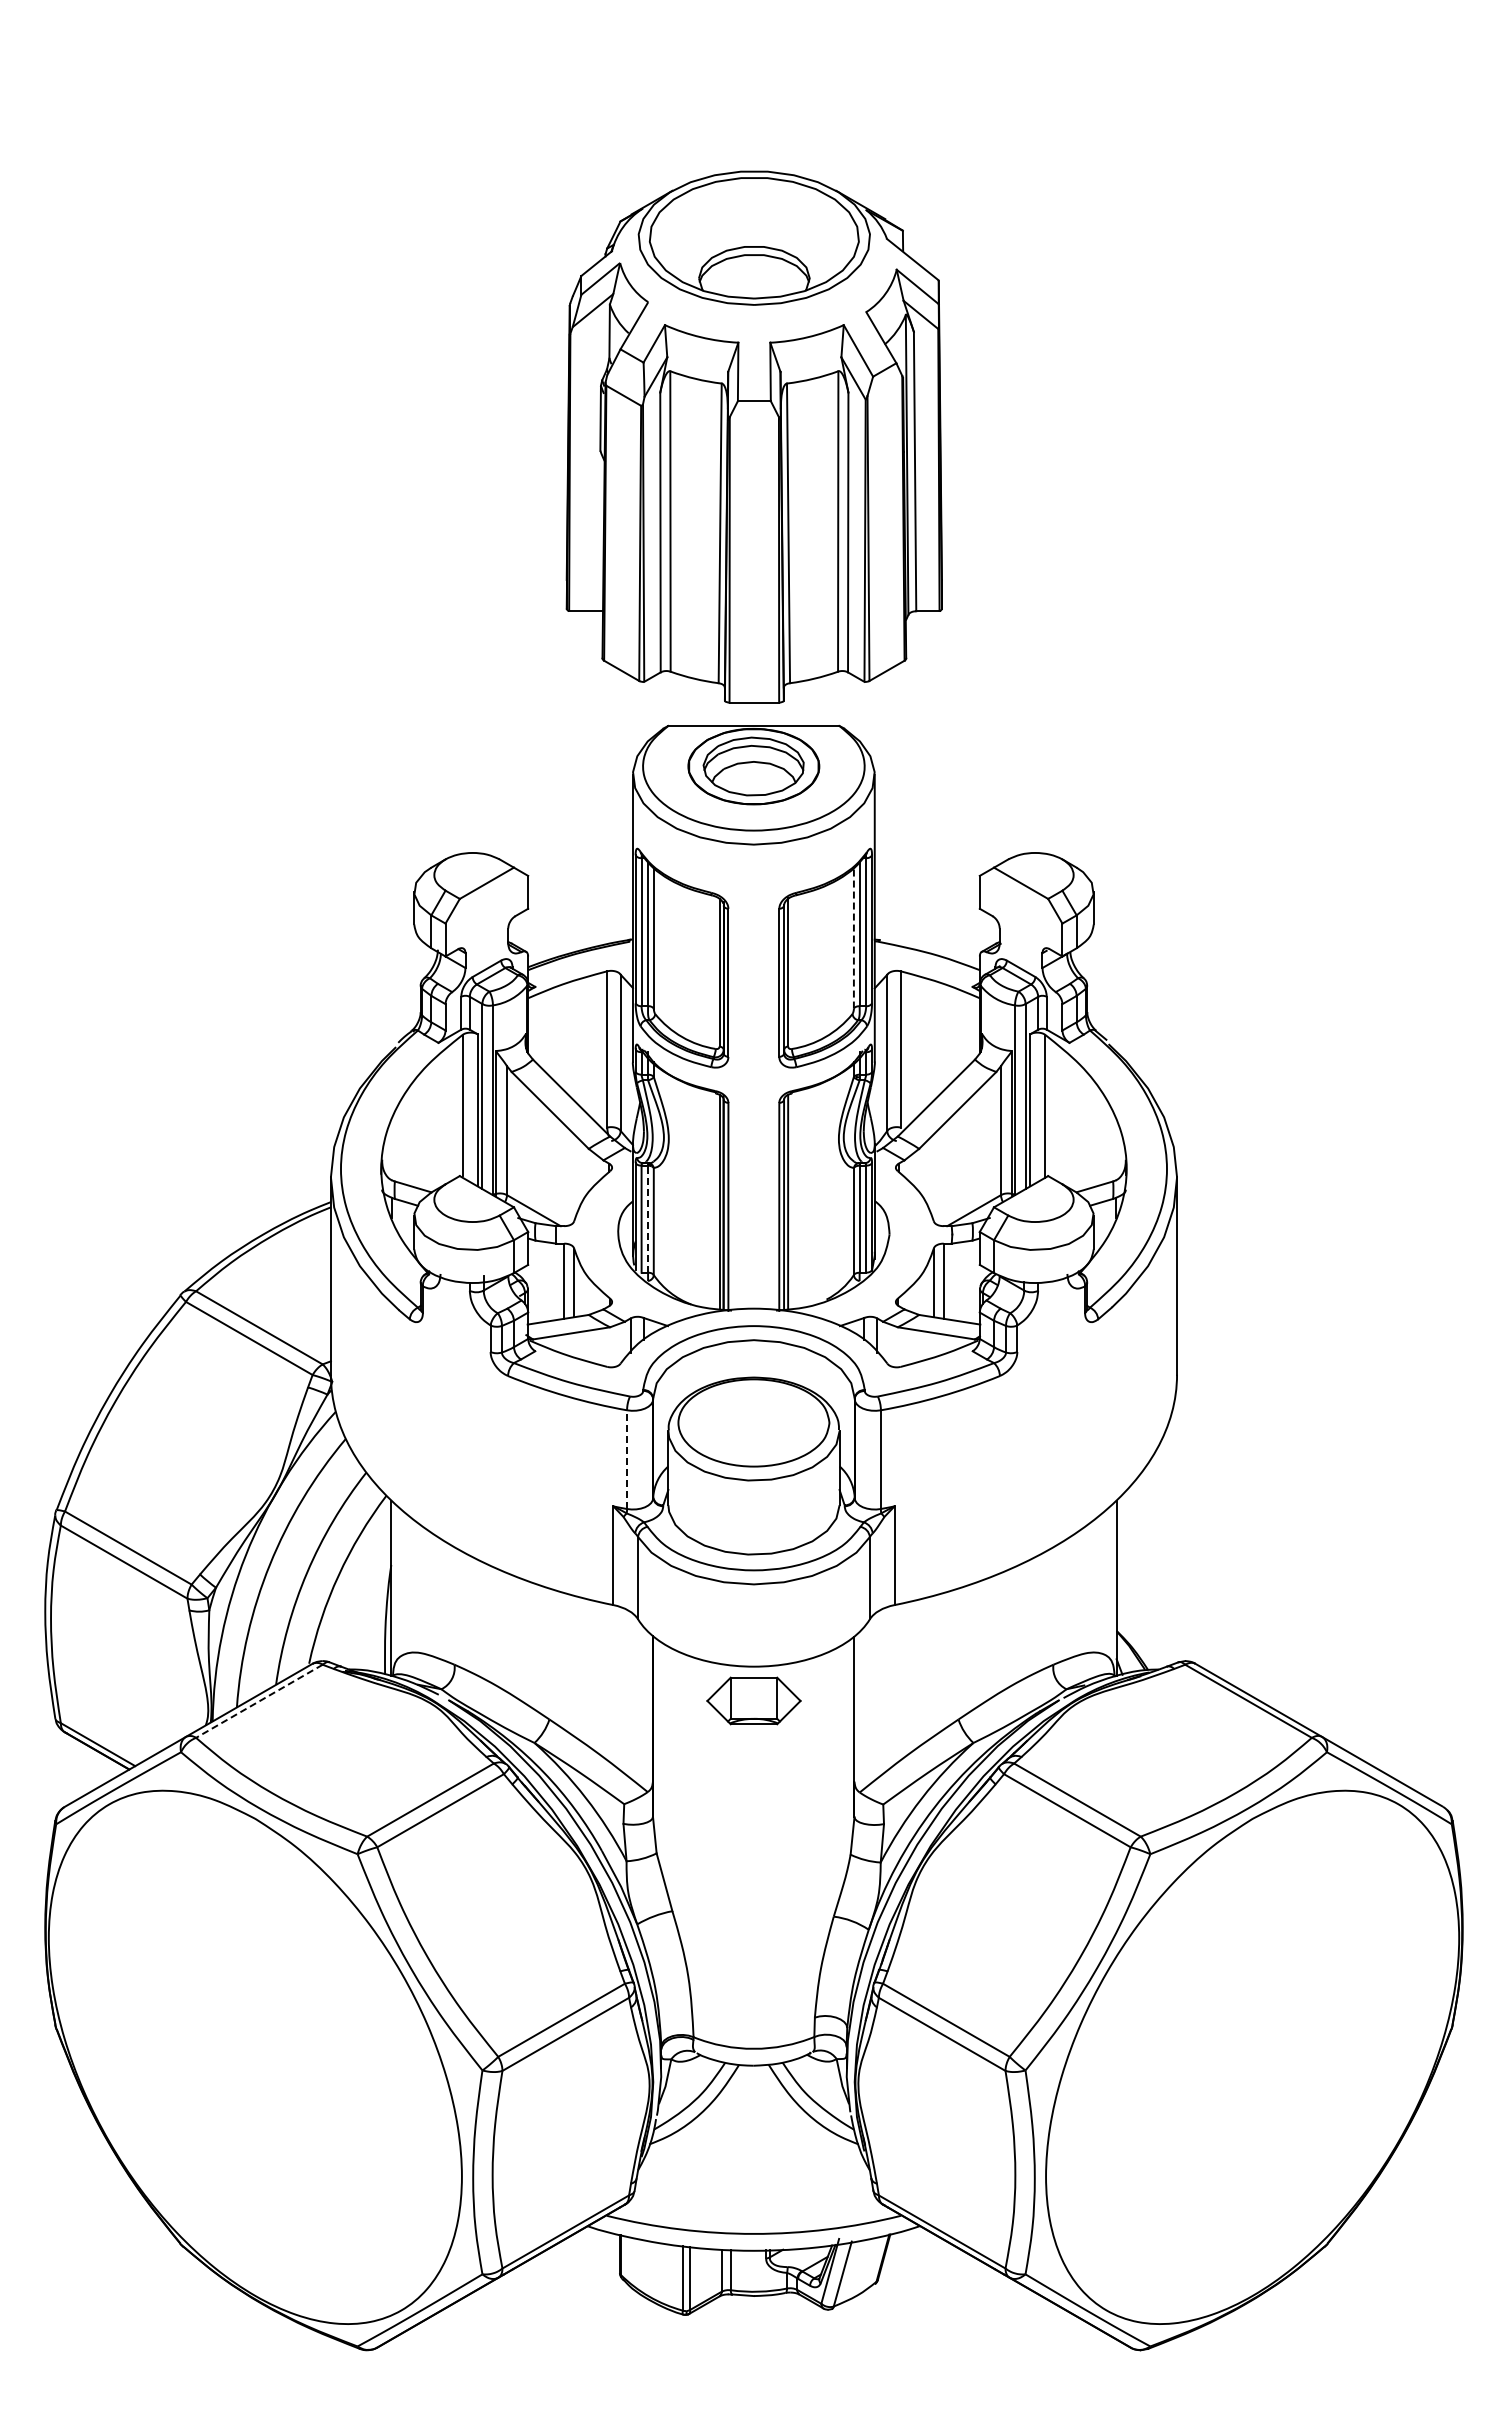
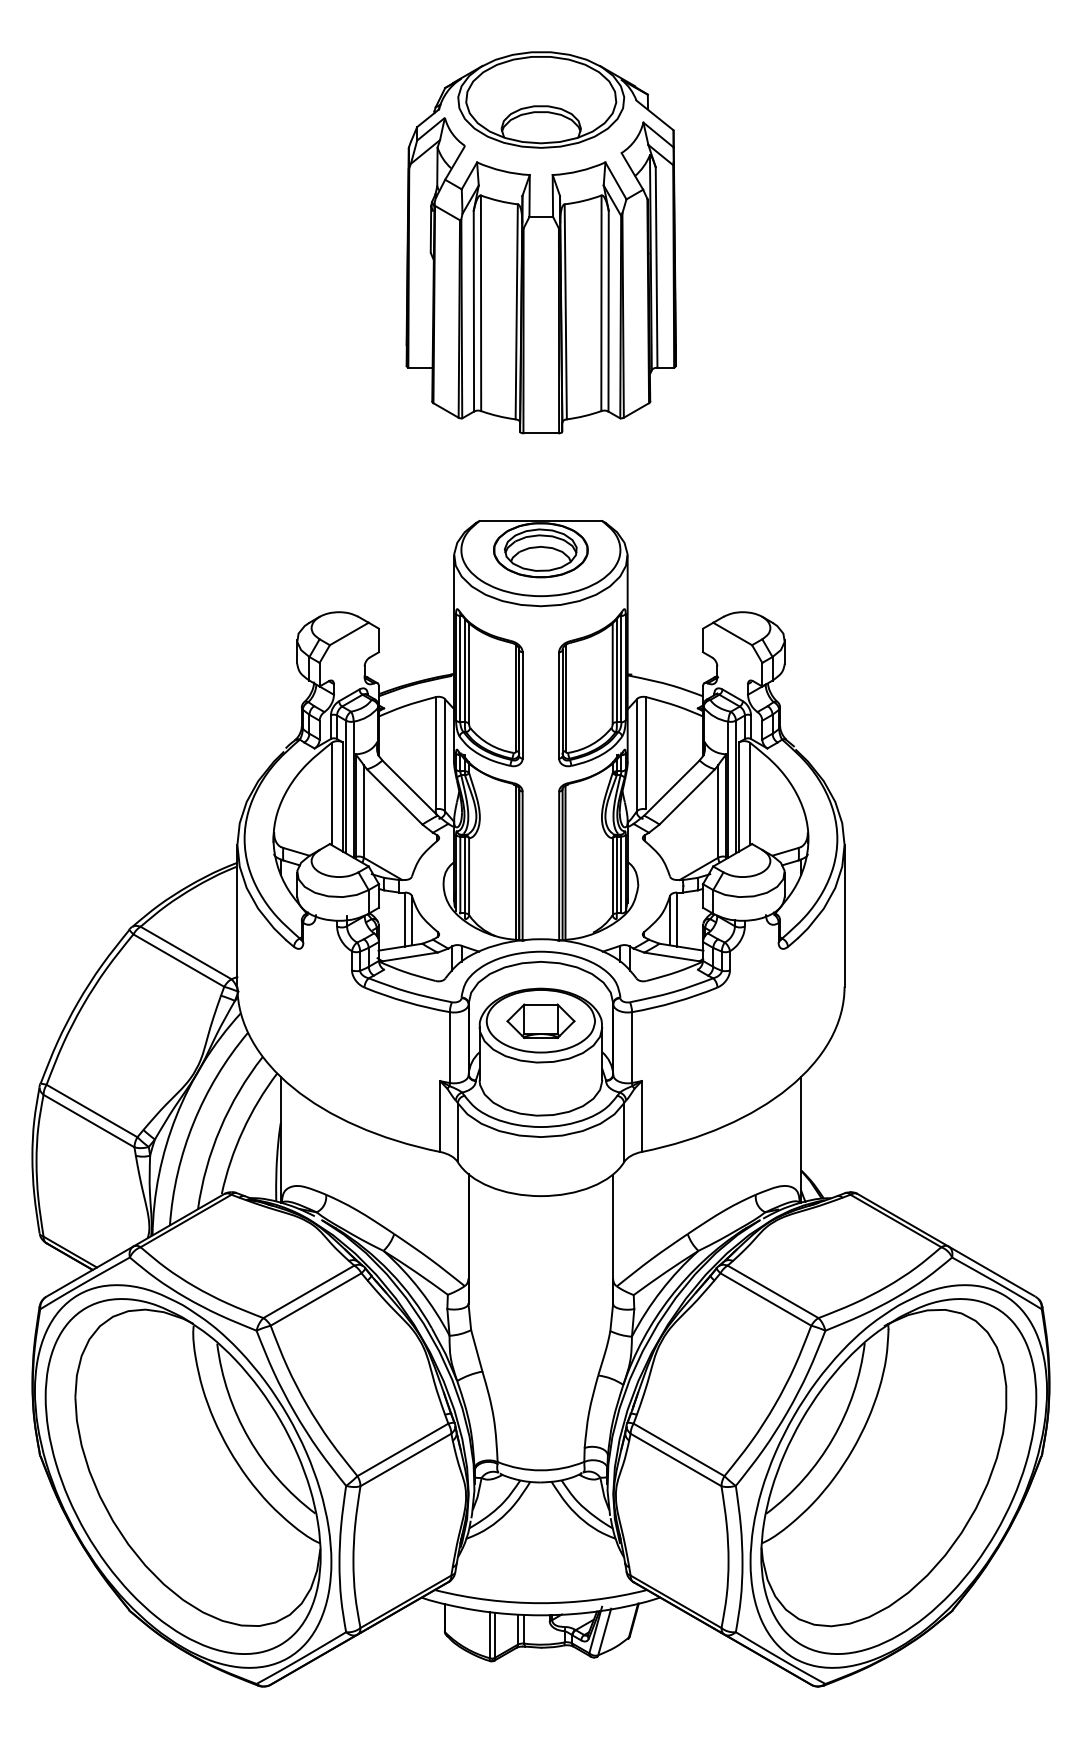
part: (753, 436) -> (540, 242), moved
line: (853, 937) -> (612, 672), dashed -> solid
line: (648, 1219) -> (465, 875), dashed -> solid
line: (627, 1459) -> (450, 1047), dashed -> solid
part: (753, 1700) -> (540, 1020), moved
line: (258, 1701) -> (185, 1221), dashed -> solid
part: (254, 2057) -> (182, 1476), added
part: (1252, 2057) -> (898, 1476), added

